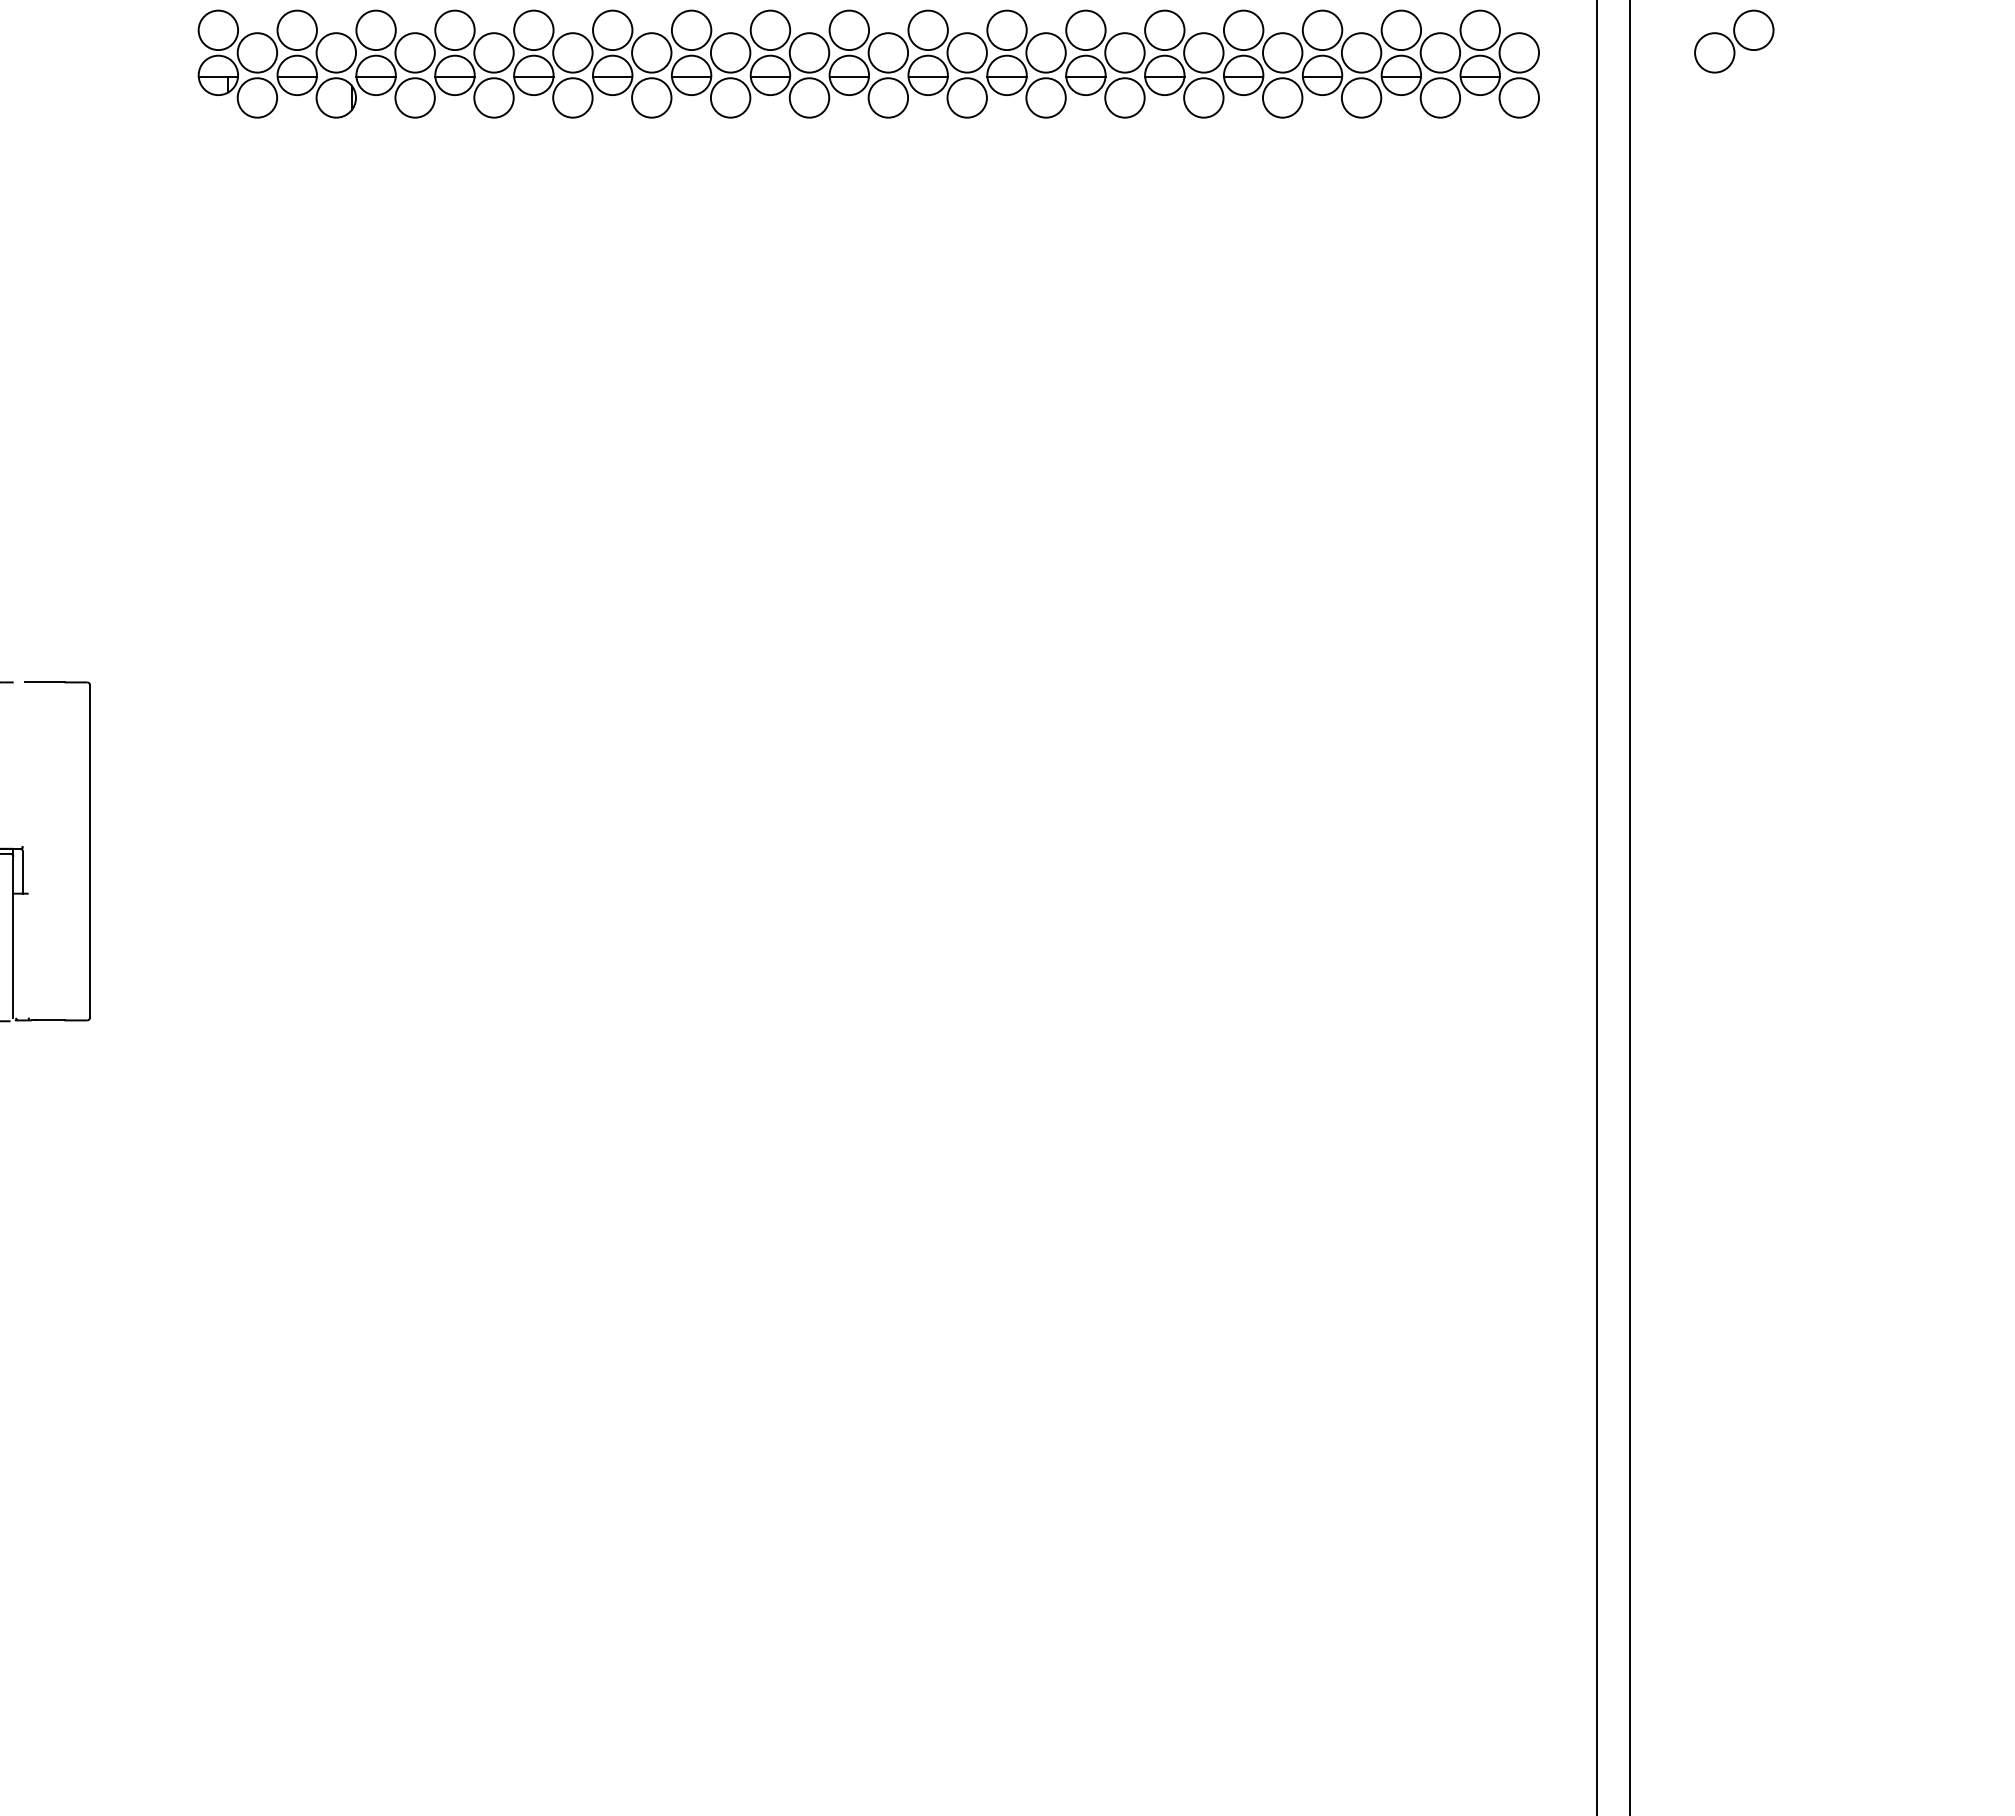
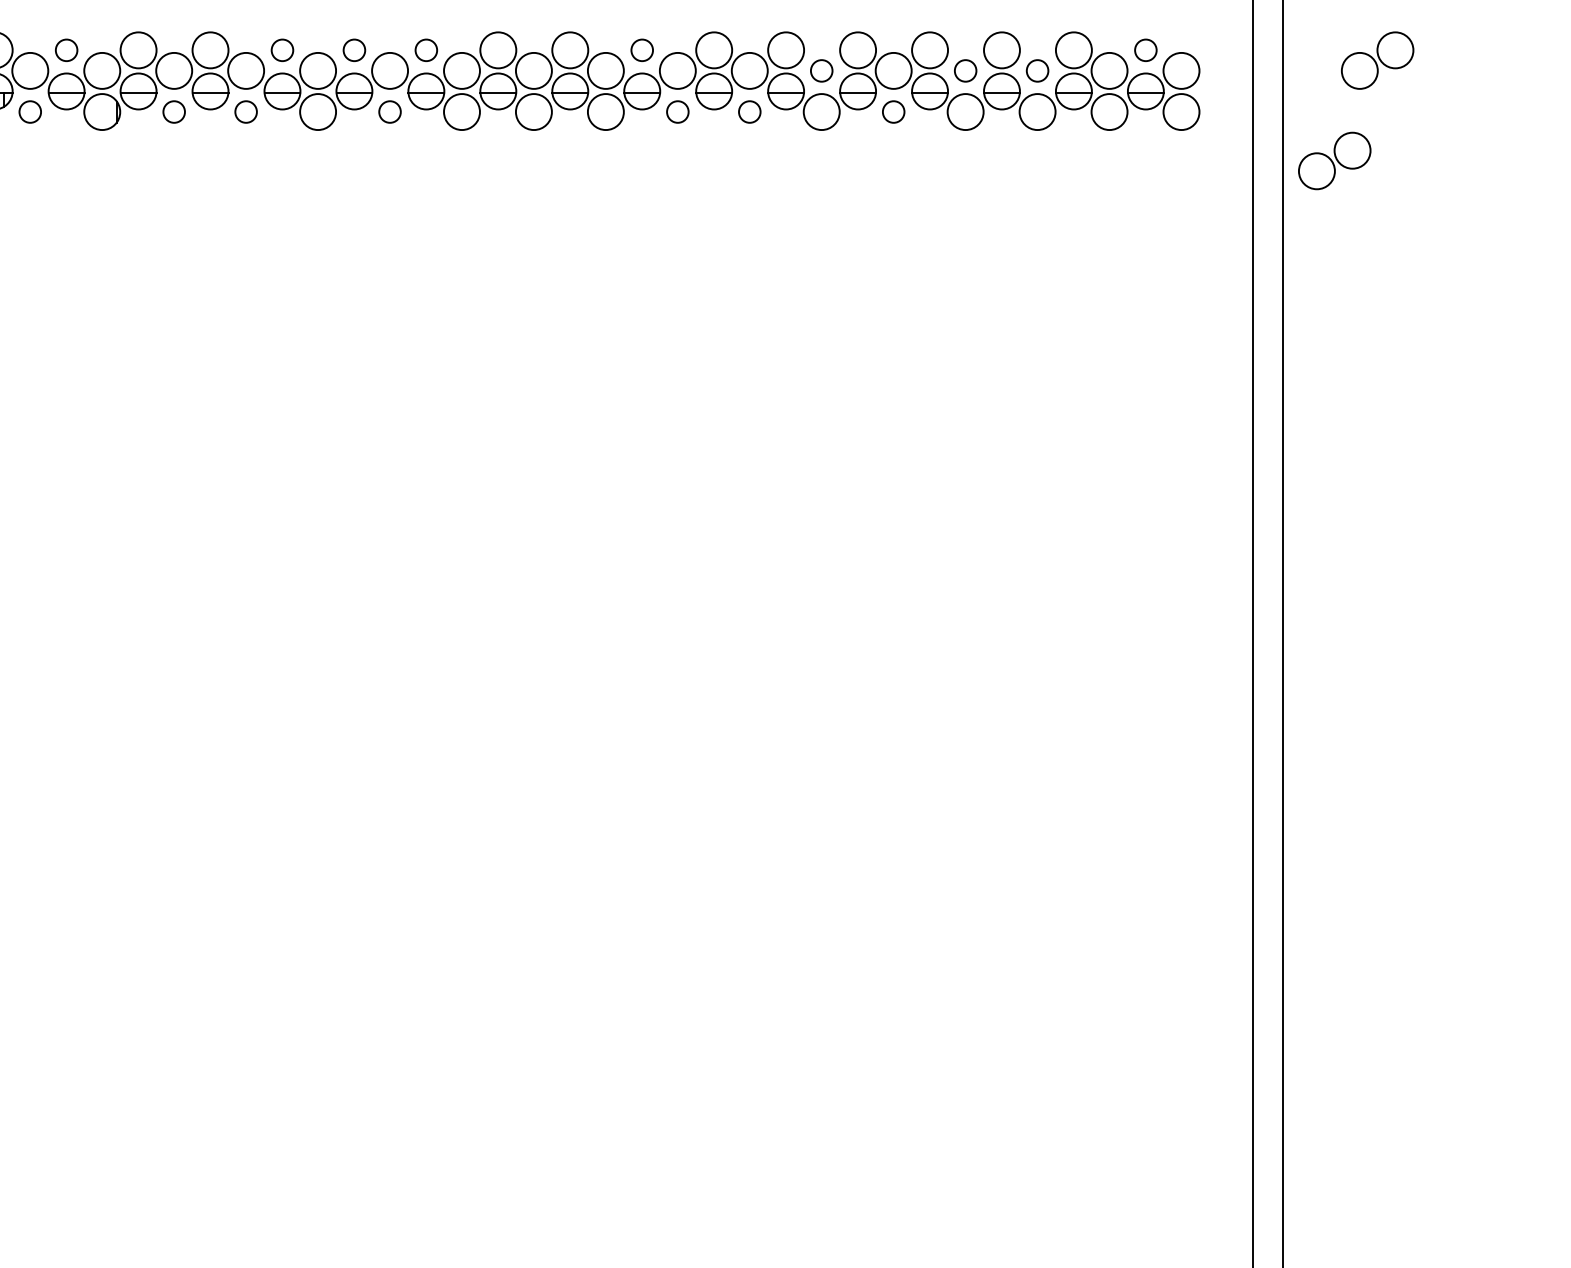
circle: (296, 30) -> (65, 50), size x0.6
circle: (533, 30) -> (282, 50), size x0.6
circle: (612, 30) -> (354, 50), size x0.6
circle: (691, 30) -> (426, 50), size x0.6
circle: (927, 30) -> (641, 50), size x0.6
circle: (1479, 30) -> (1145, 50), size x0.6
circle: (1124, 52) -> (821, 70), size x0.6
circle: (1282, 52) -> (965, 70), size x0.6
circle: (1361, 52) -> (1037, 70), size x0.6
circle: (257, 97) -> (30, 111), size x0.6
circle: (414, 97) -> (173, 111), size x0.6
circle: (493, 97) -> (245, 111), size x0.6
circle: (651, 97) -> (389, 111), size x0.6
circle: (966, 97) -> (677, 111), size x0.6
circle: (1045, 97) -> (749, 111), size x0.6
circle: (1203, 97) -> (893, 111), size x0.6
part: (1687, 151) -> (1334, 160), added

